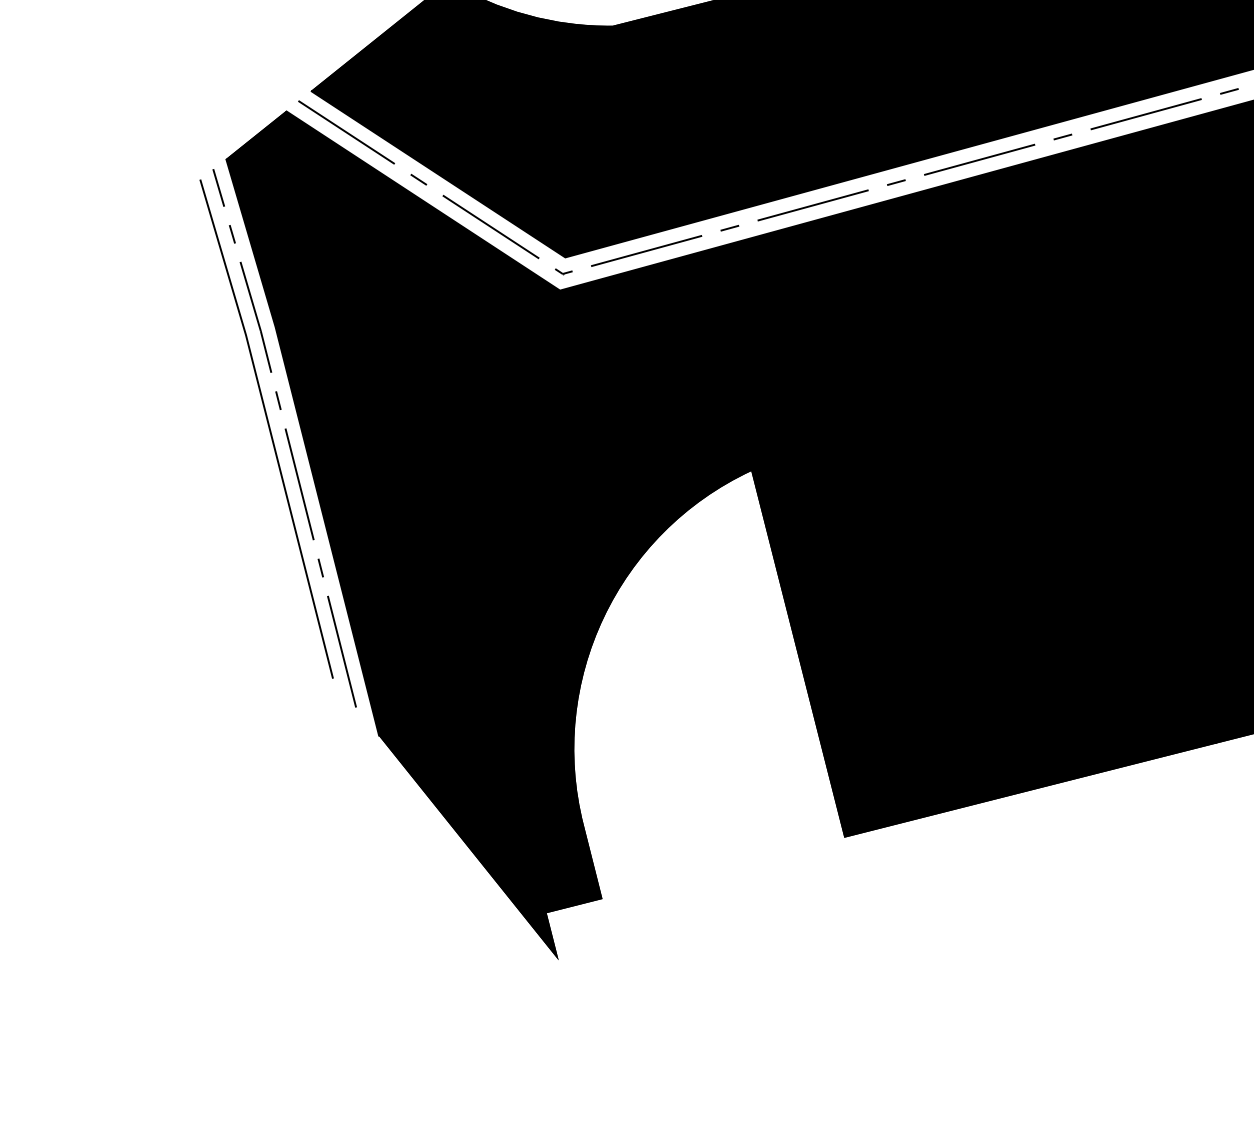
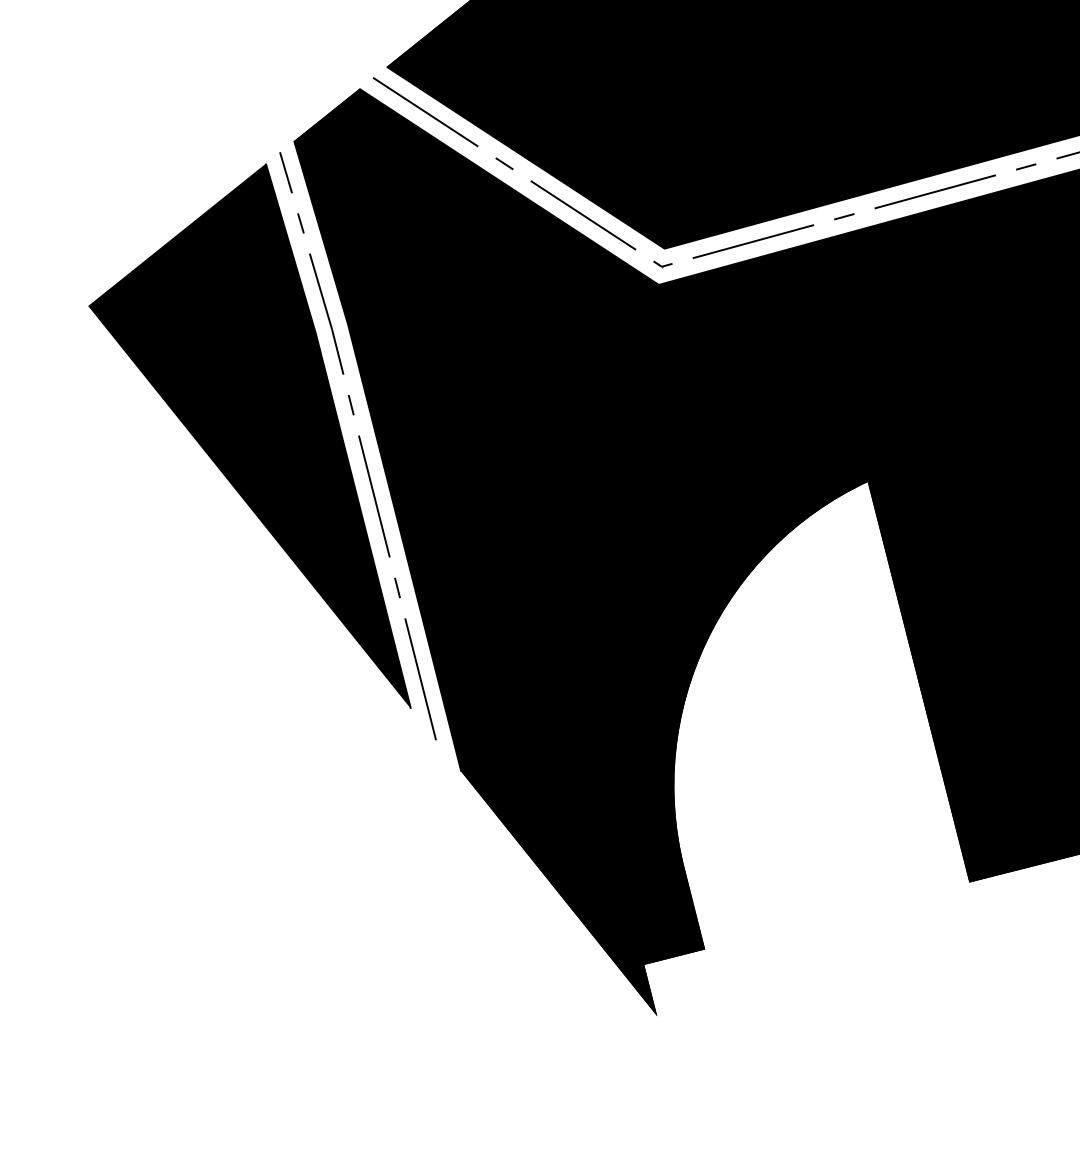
fill: (185, 428) -> (249, 435), added

